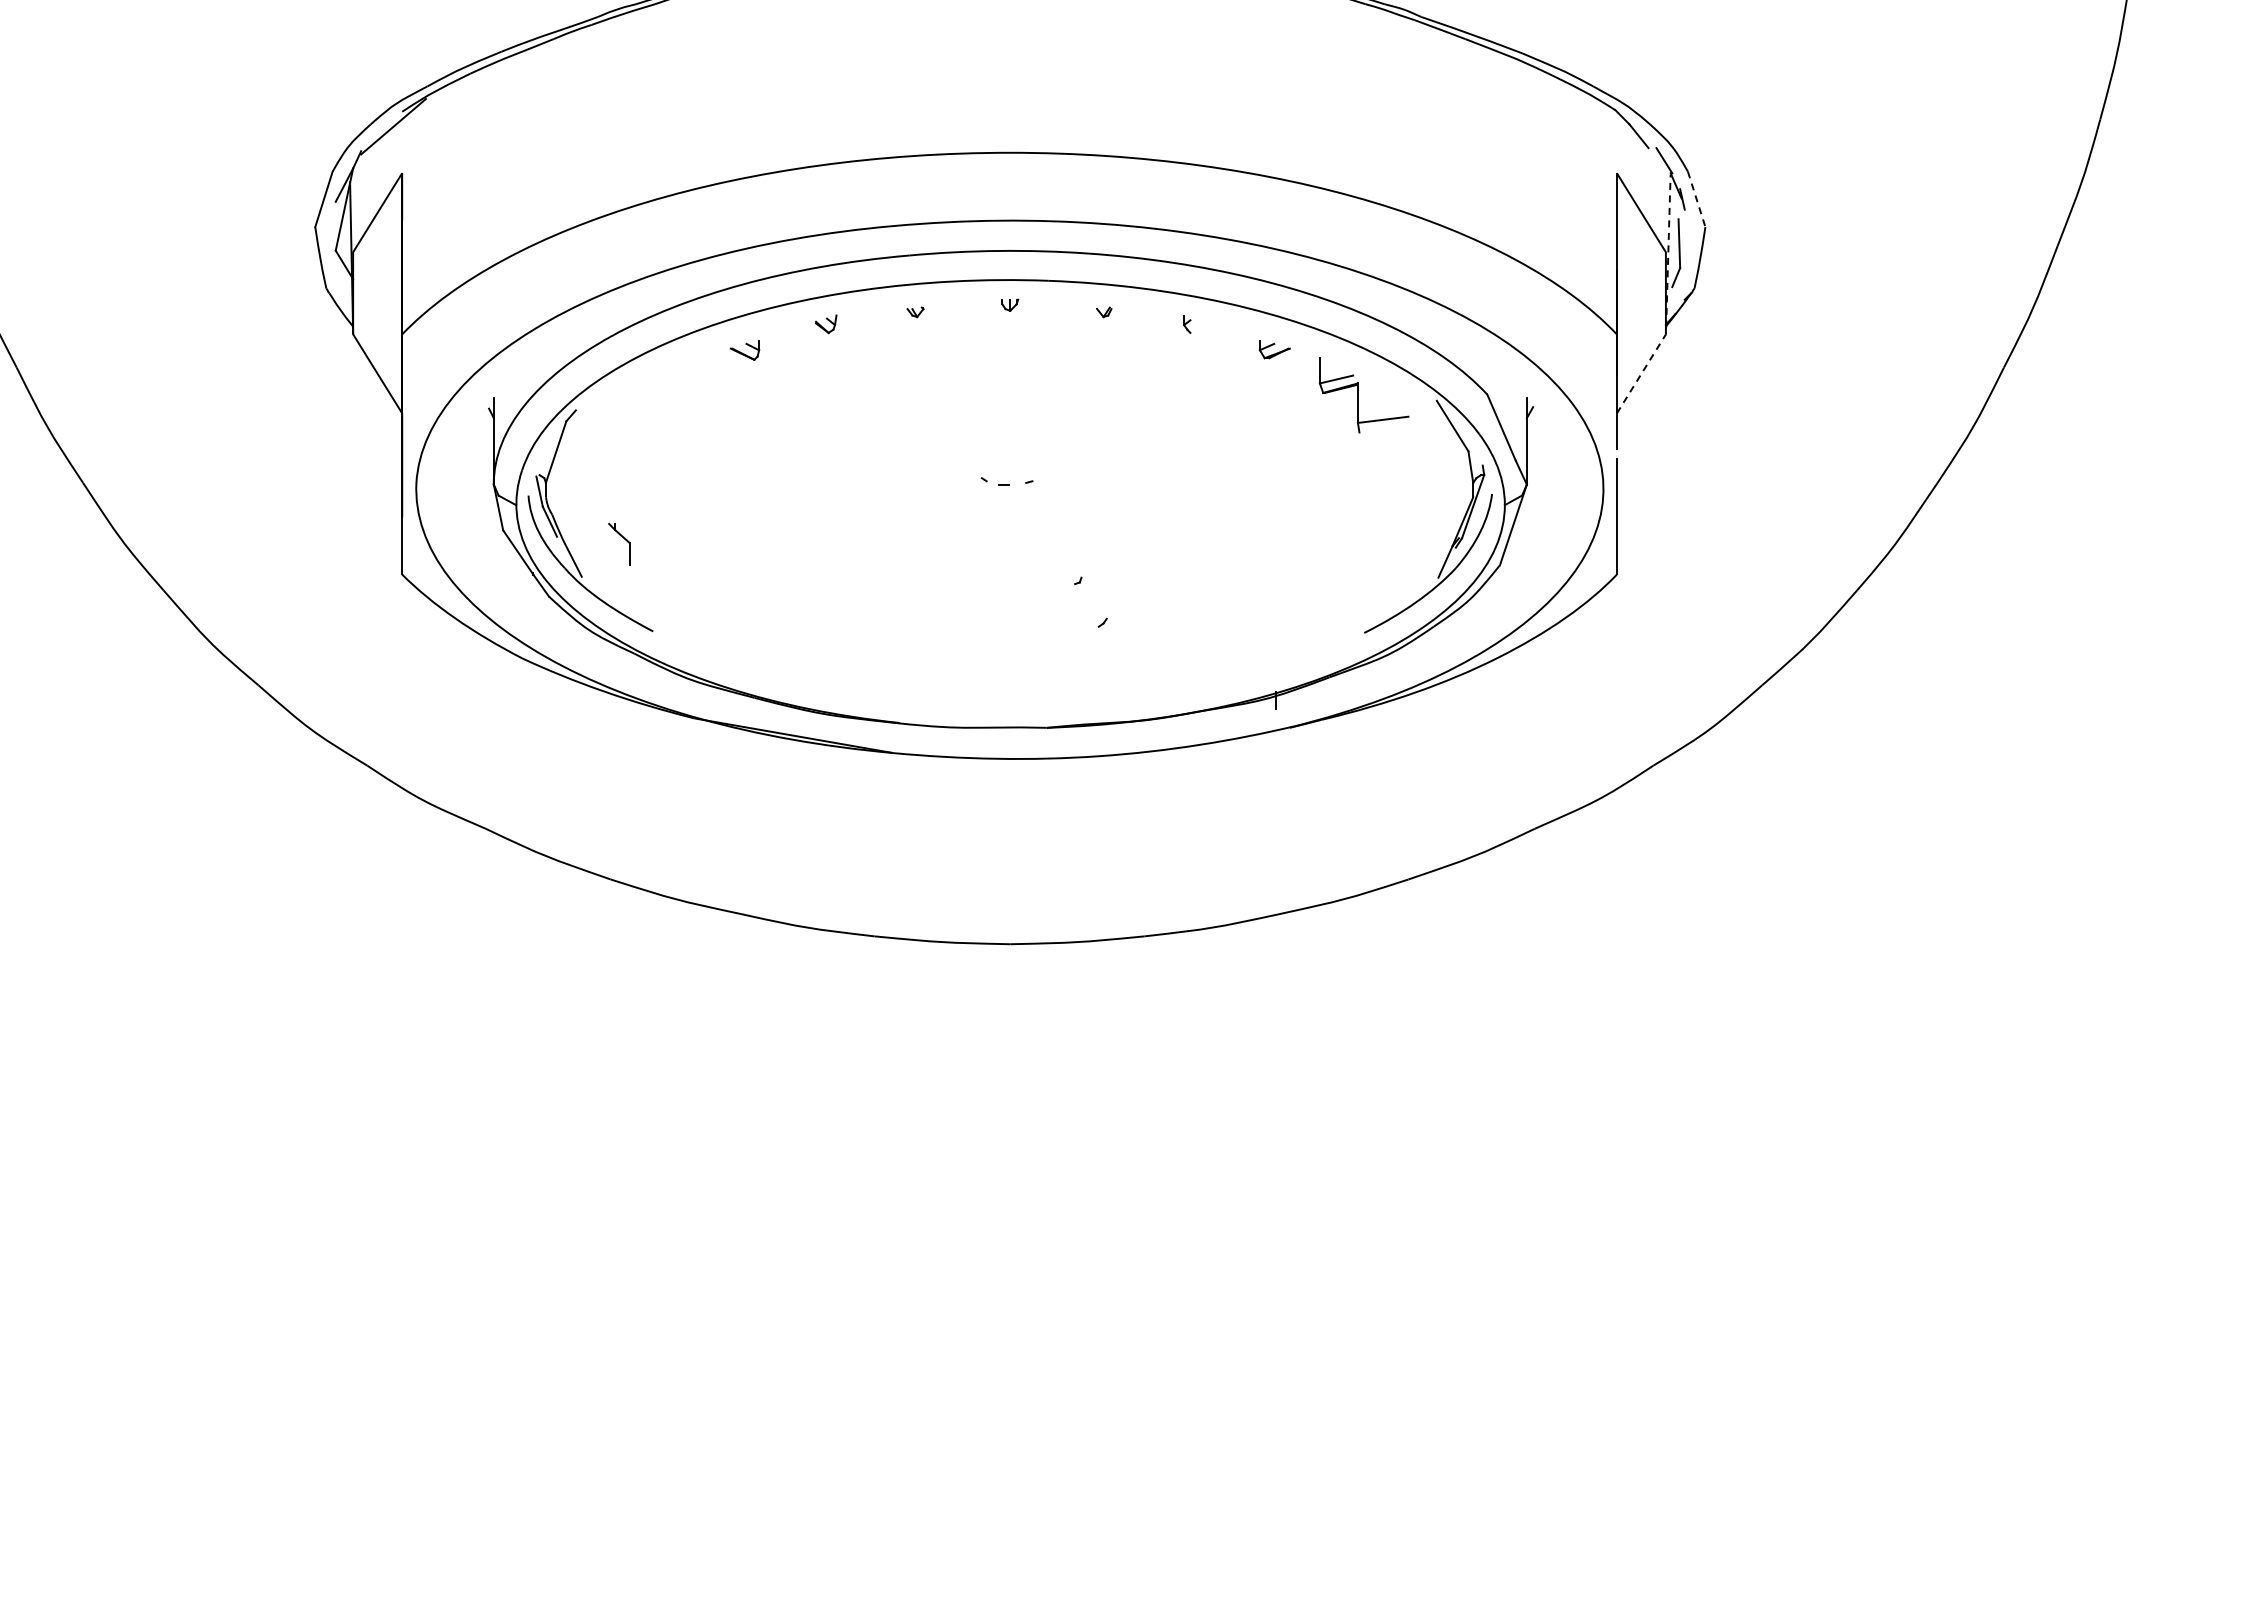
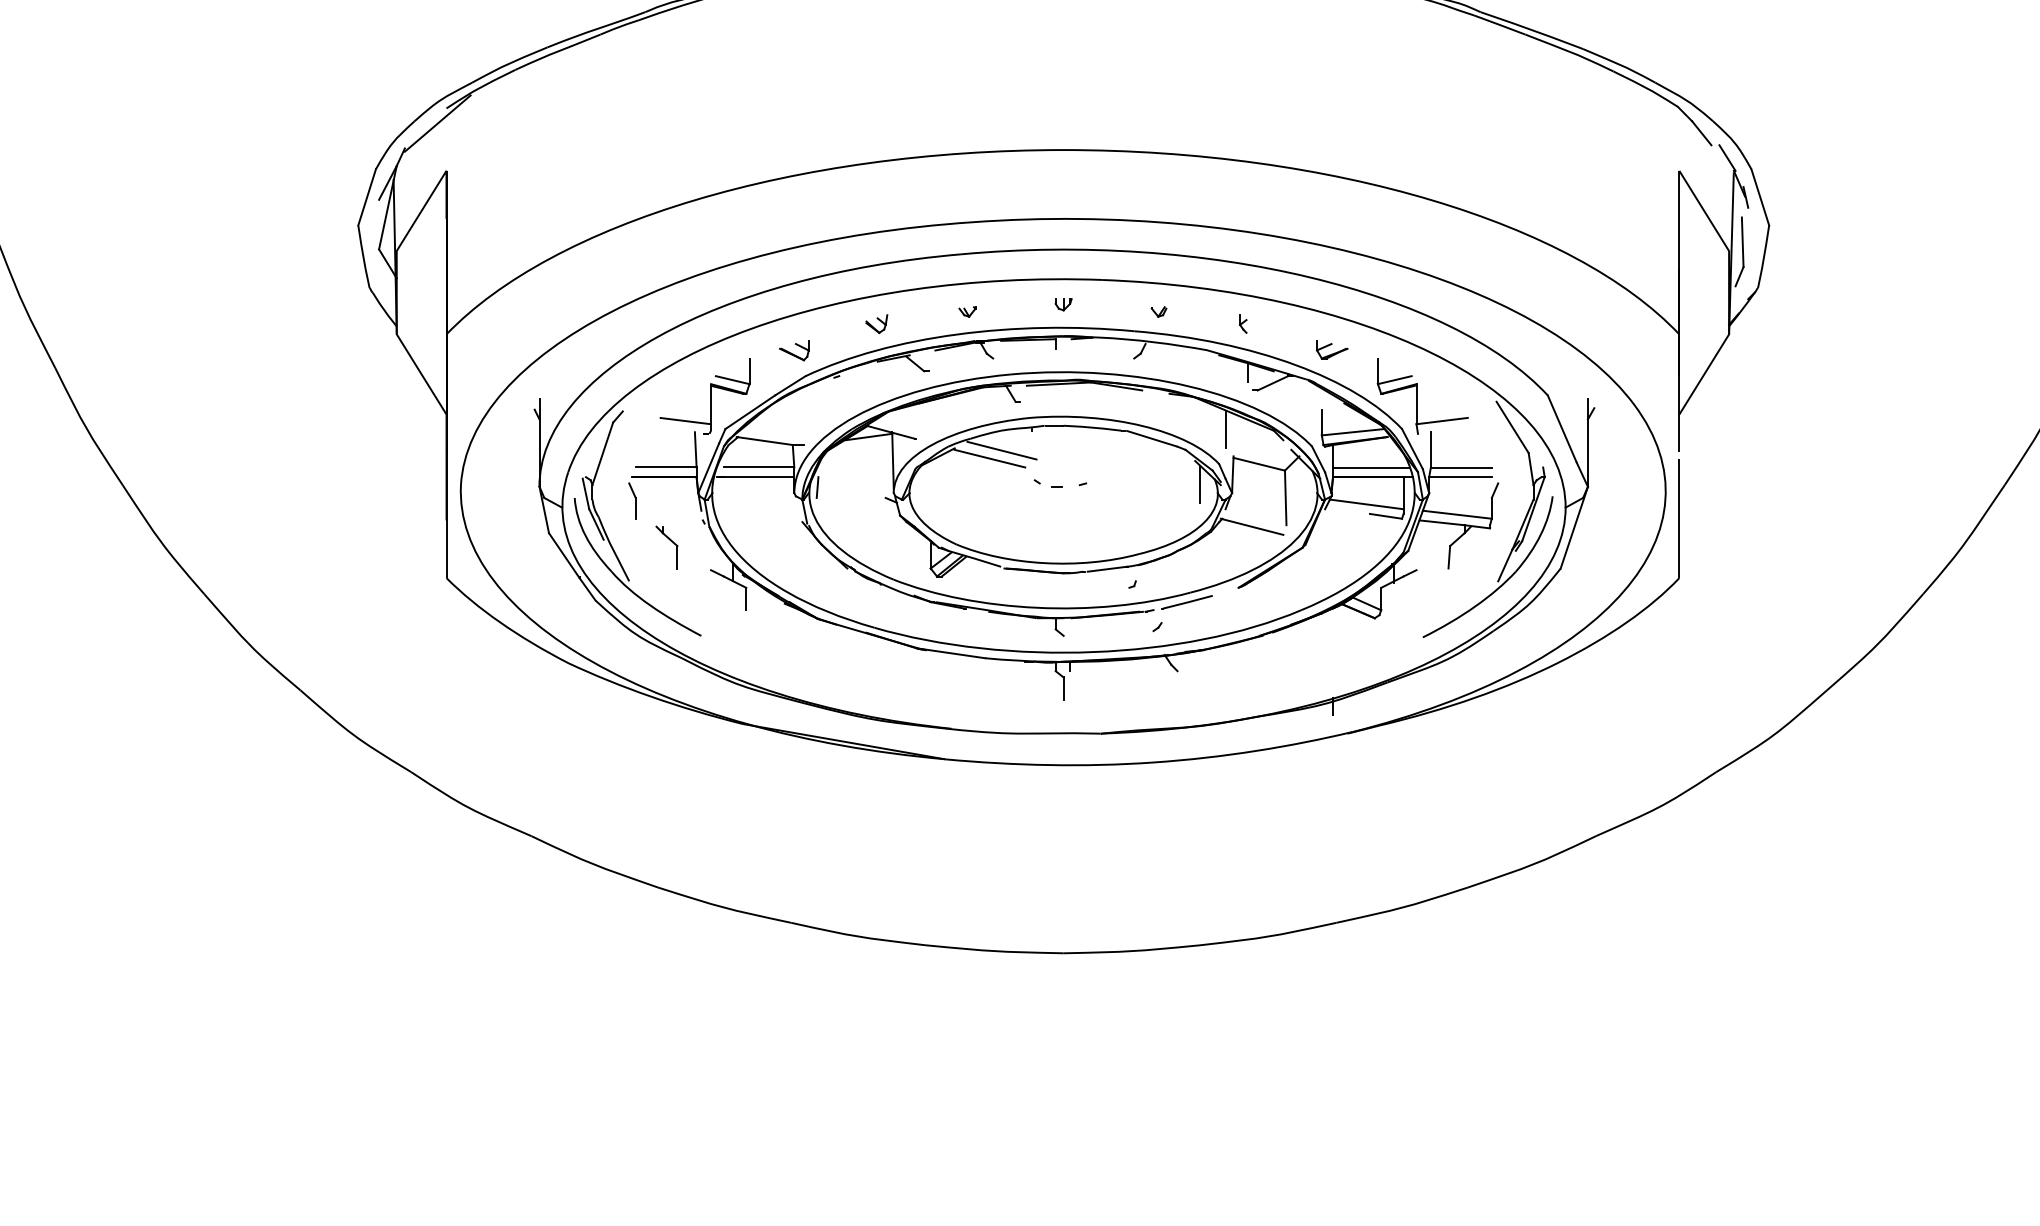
line: (1696, 199) -> (1760, 197), dashed -> solid
line: (1666, 301) -> (1729, 300), dashed -> solid
part: (1010, 511) -> (1063, 514), added

